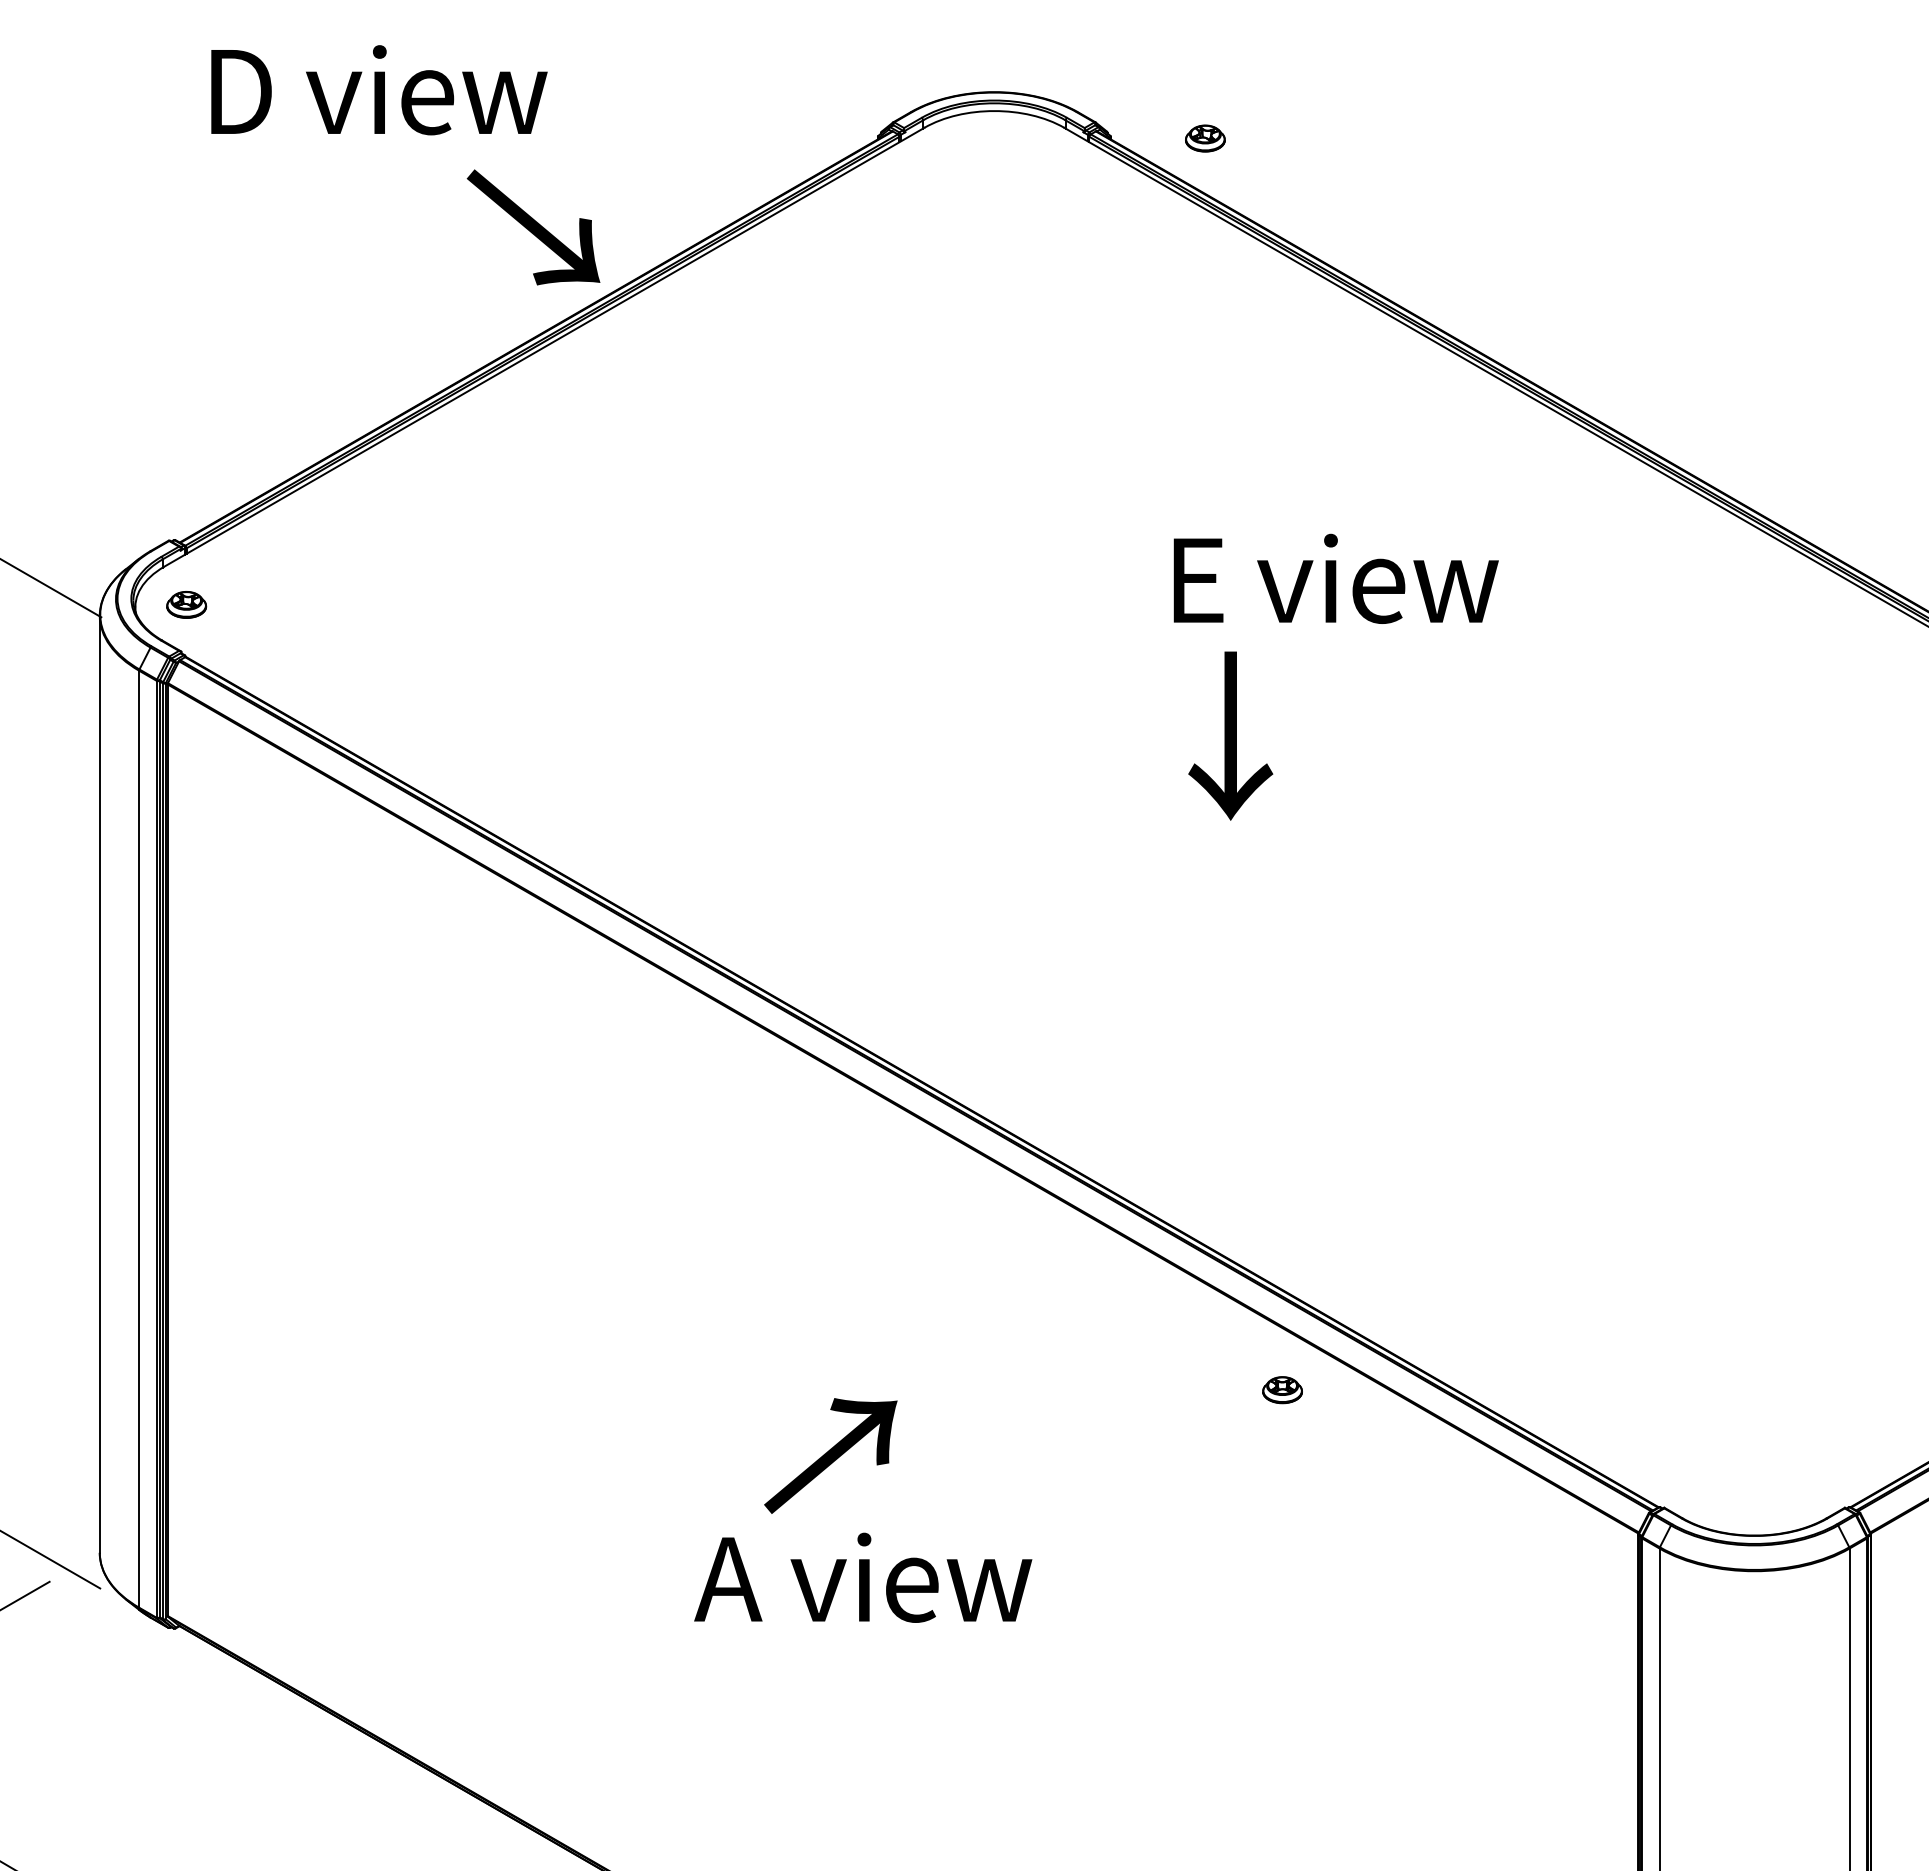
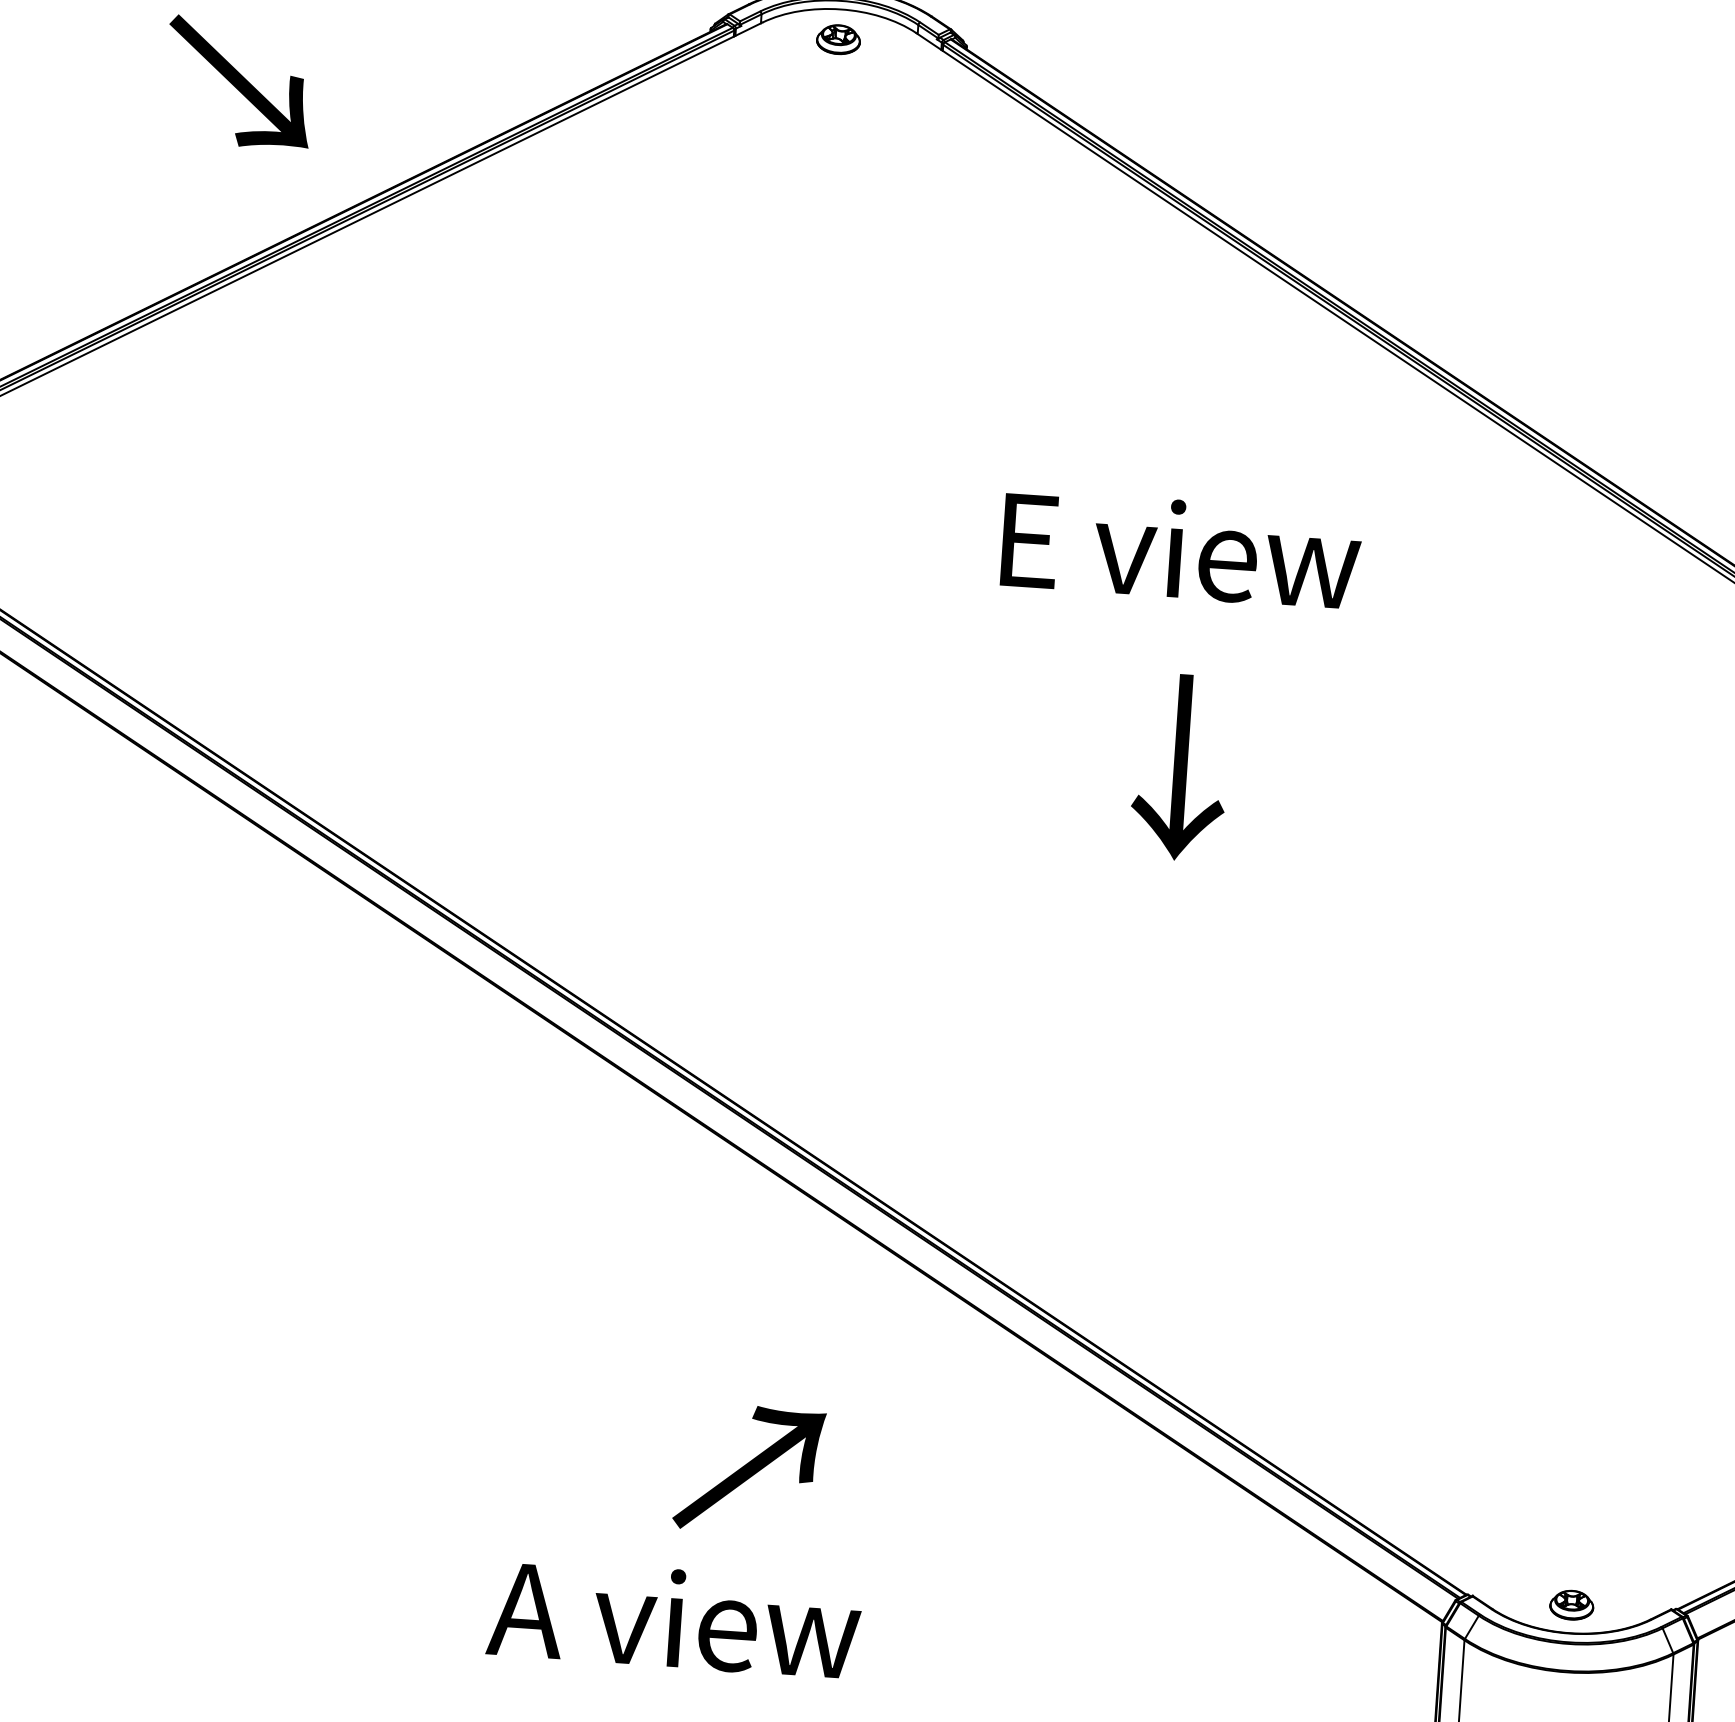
part: (1205, 138) -> (838, 39), moved
text: (533, 227) -> (239, 82), moved
text: (1230, 735) -> (1180, 766), moved
part: (1282, 1390) -> (1571, 1605), moved
text: (830, 1455) -> (749, 1468), moved
text: (863, 1577) -> (674, 1618), moved

